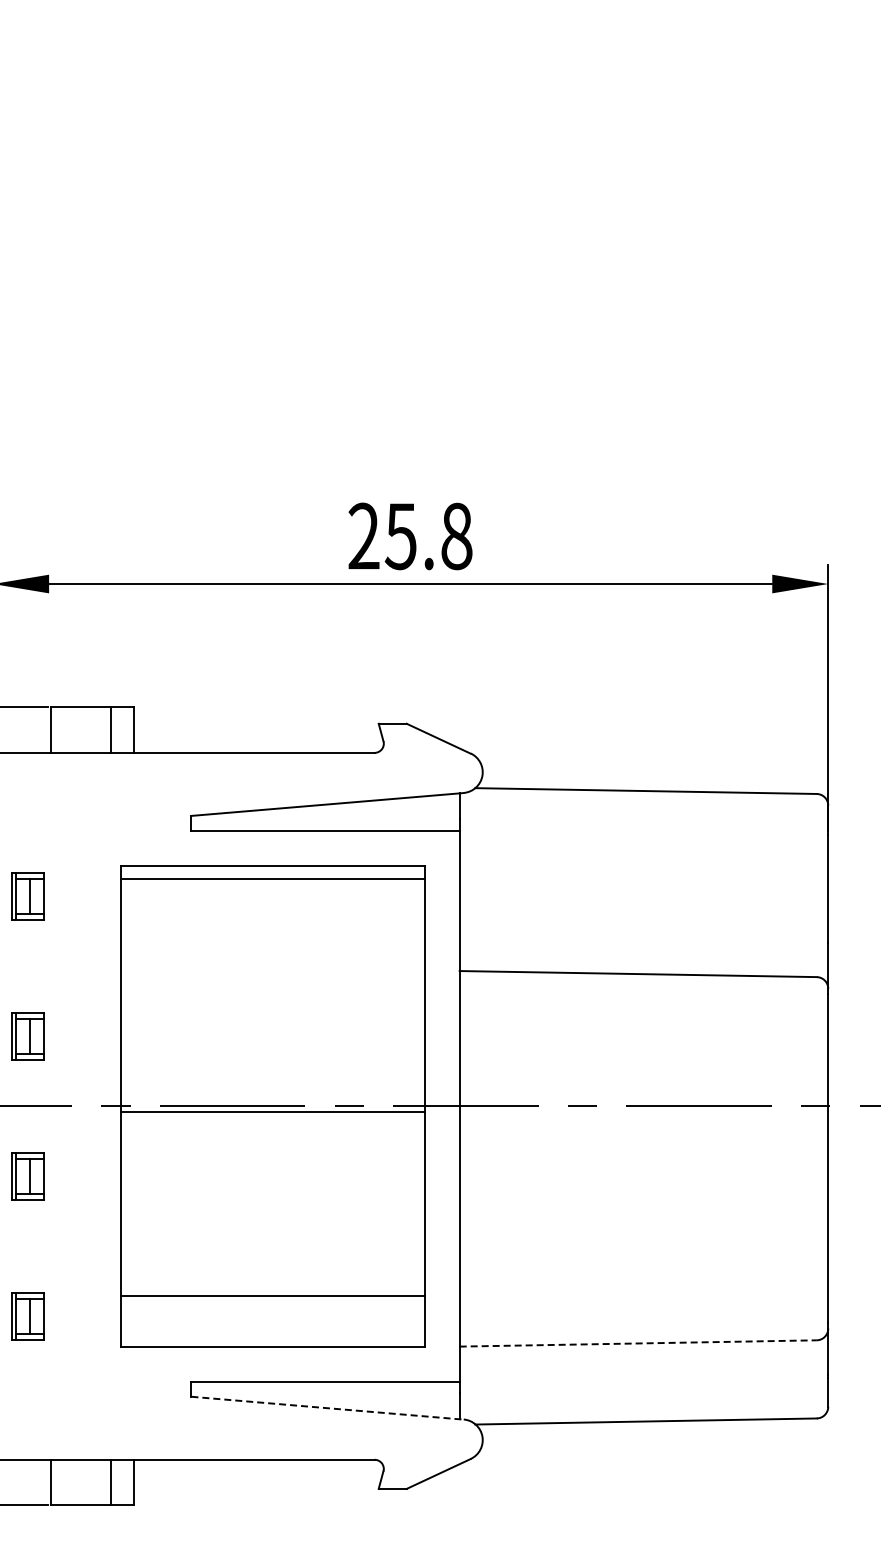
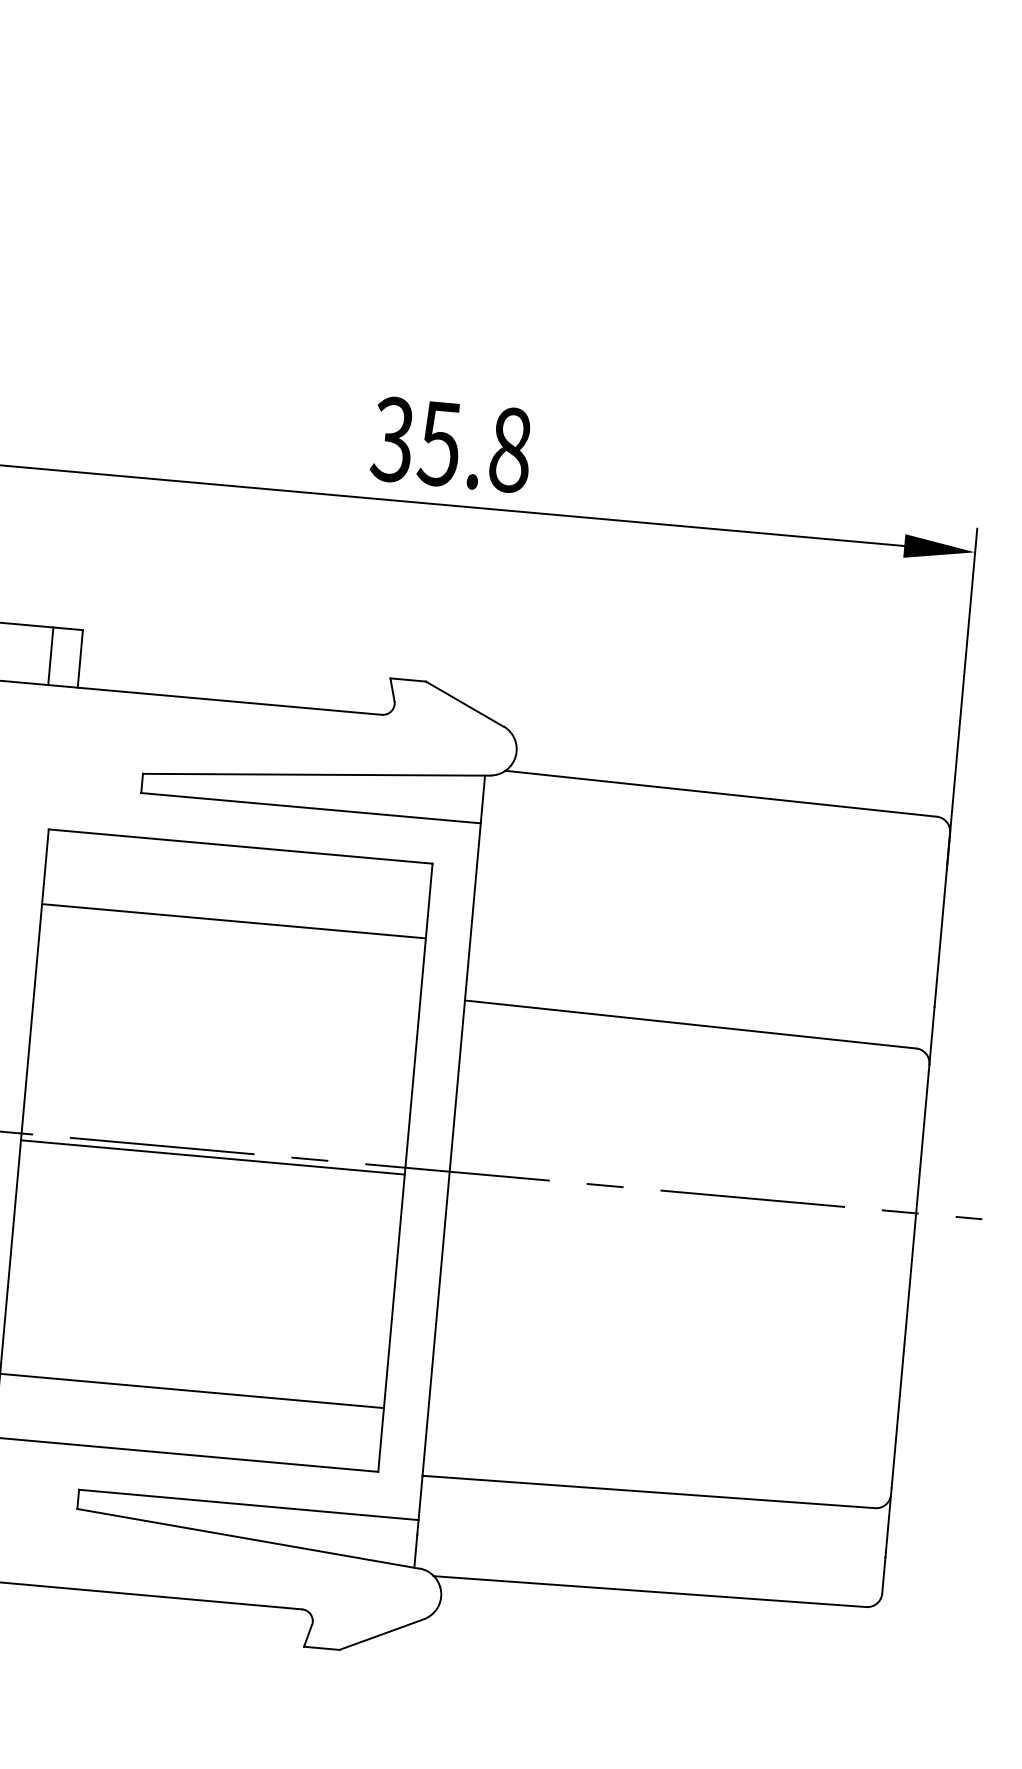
text: (363, 536) -> (392, 439), 25.8 -> 35.8
line: (272, 879) -> (233, 921), moved
line: (638, 1343) -> (649, 1492), dashed -> solid
line: (327, 1408) -> (248, 1539), dashed -> solid

